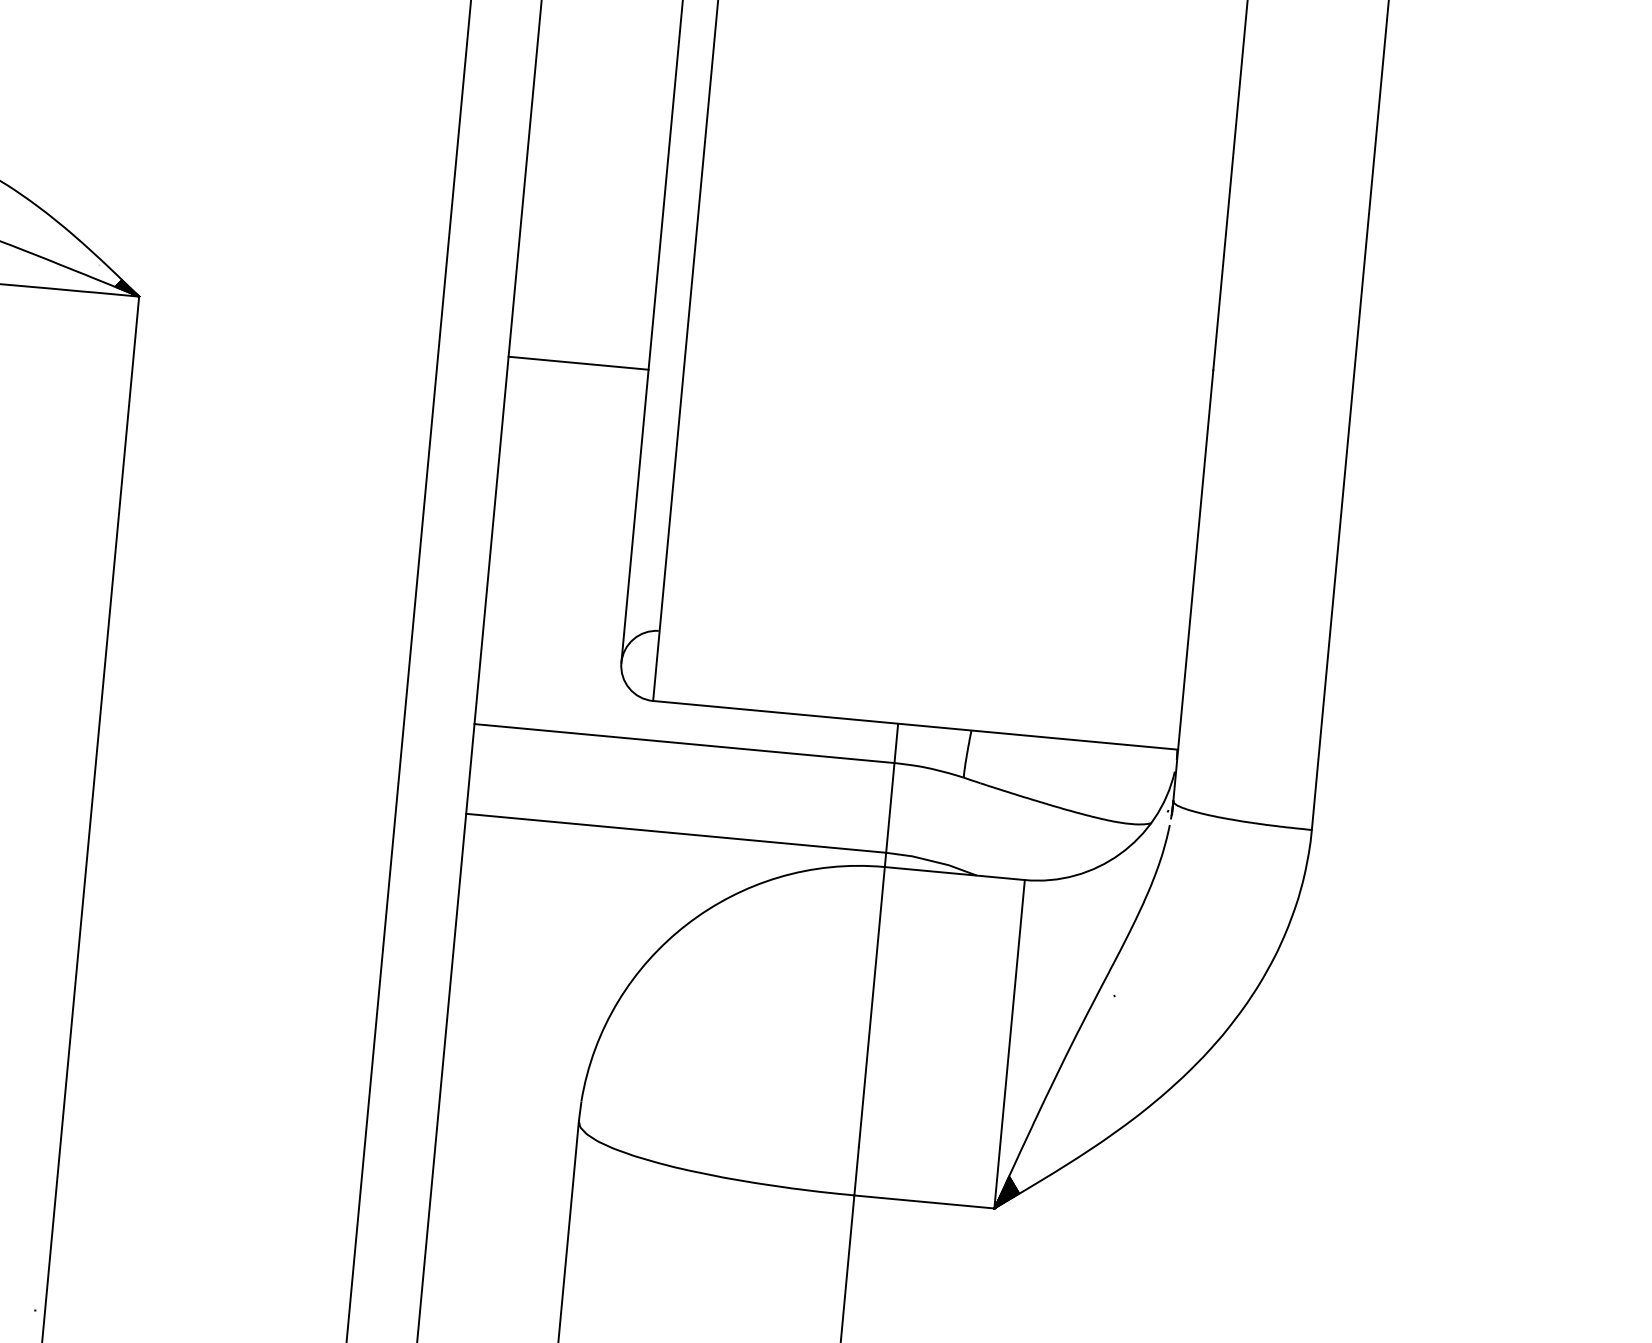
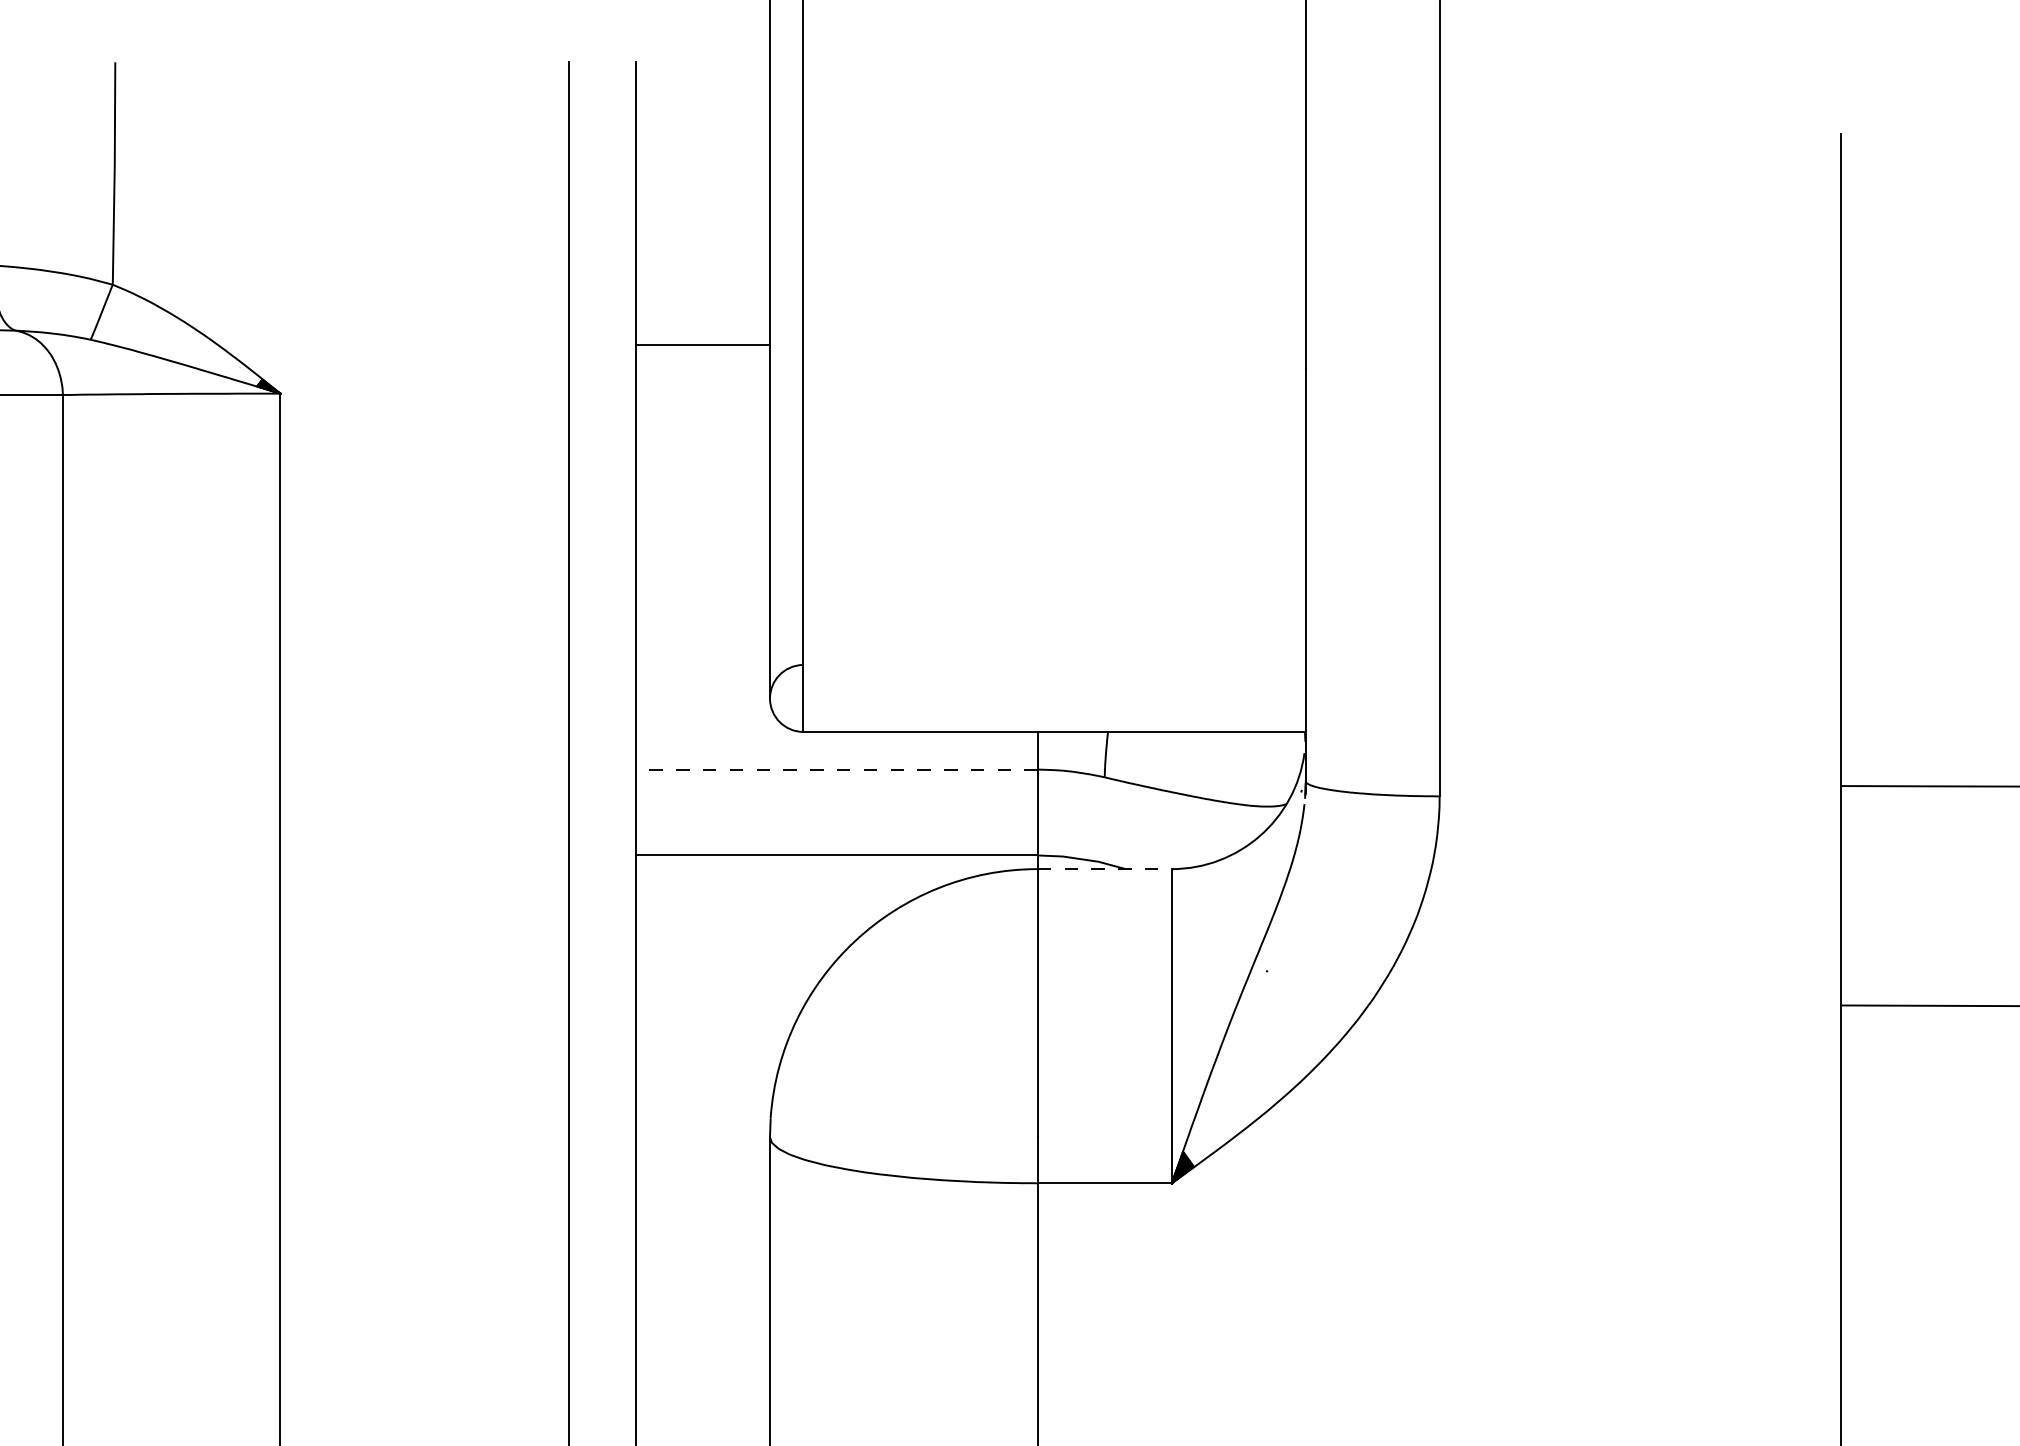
line: (578, 363) -> (702, 345), moved
line: (684, 743) -> (836, 769), solid -> dashed
line: (954, 873) -> (1104, 869), solid -> dashed

